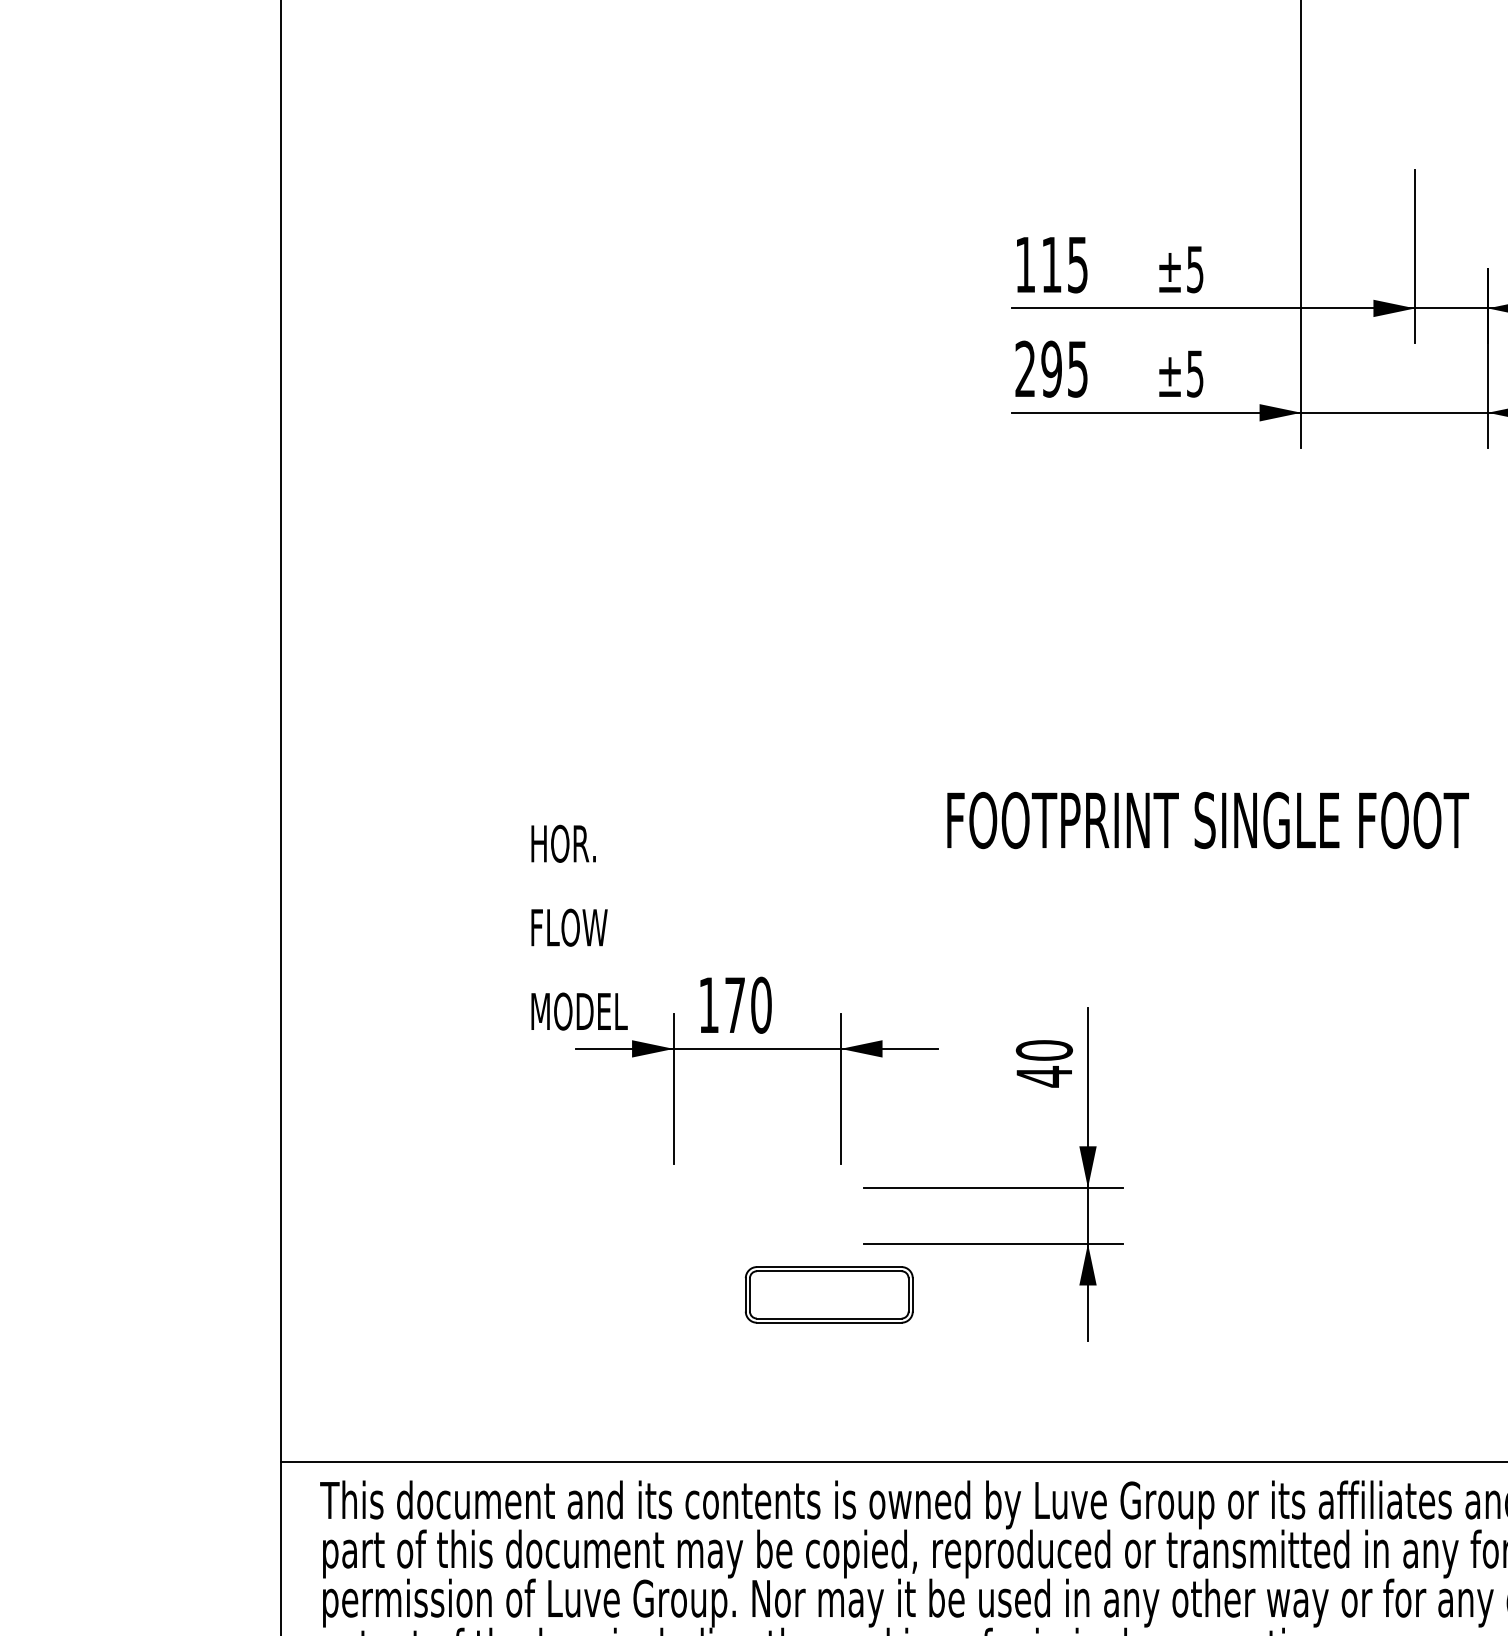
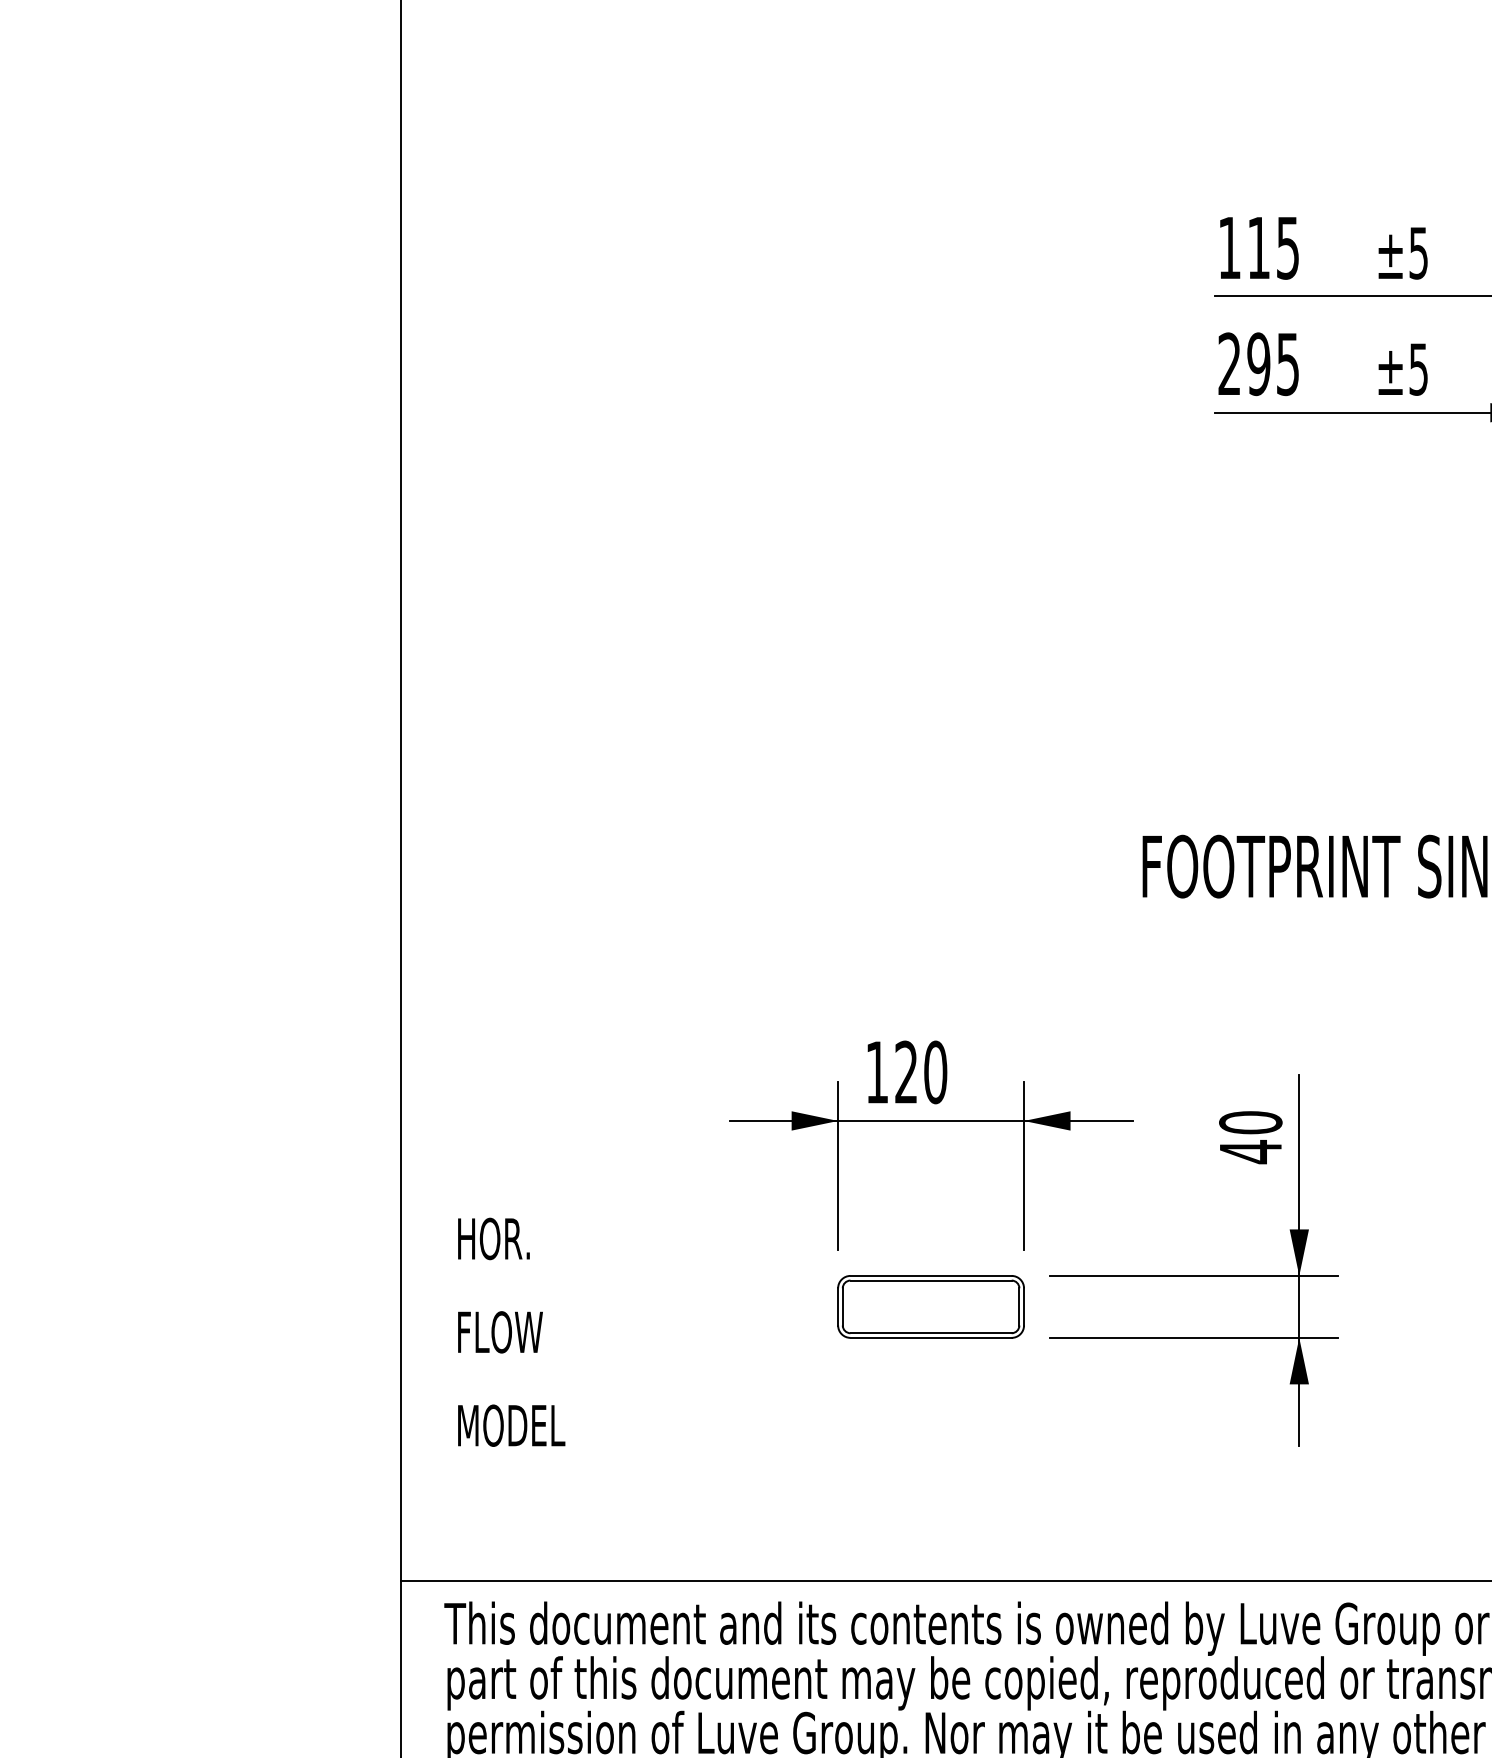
text: (579, 927) -> (511, 1332), moved
text: (734, 1004) -> (905, 1071), 170 -> 120
part: (828, 1294) -> (930, 1306), moved

